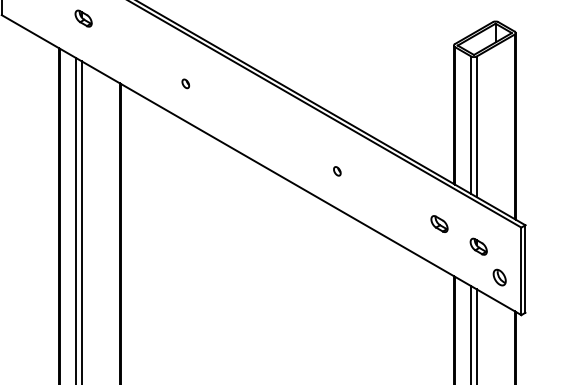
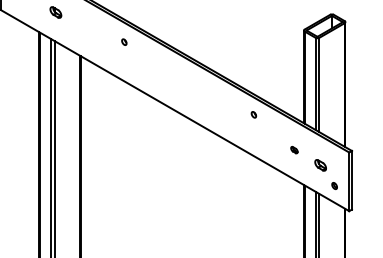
part: (186, 82) -> (124, 41), moved
part: (336, 170) -> (253, 114), moved
part: (439, 223) -> (294, 149), size x0.6
part: (499, 276) -> (334, 185), size x0.6

